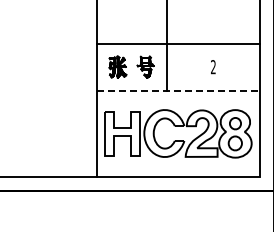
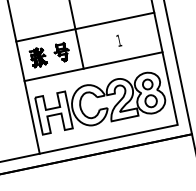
text: (213, 66) -> (119, 40), 2 -> 1
line: (178, 90) -> (93, 66), dashed -> solid

